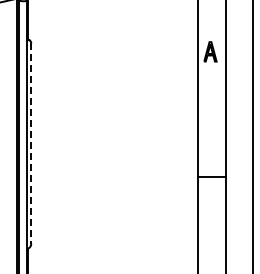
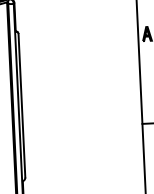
line: (31, 144) -> (22, 106), dashed -> solid

